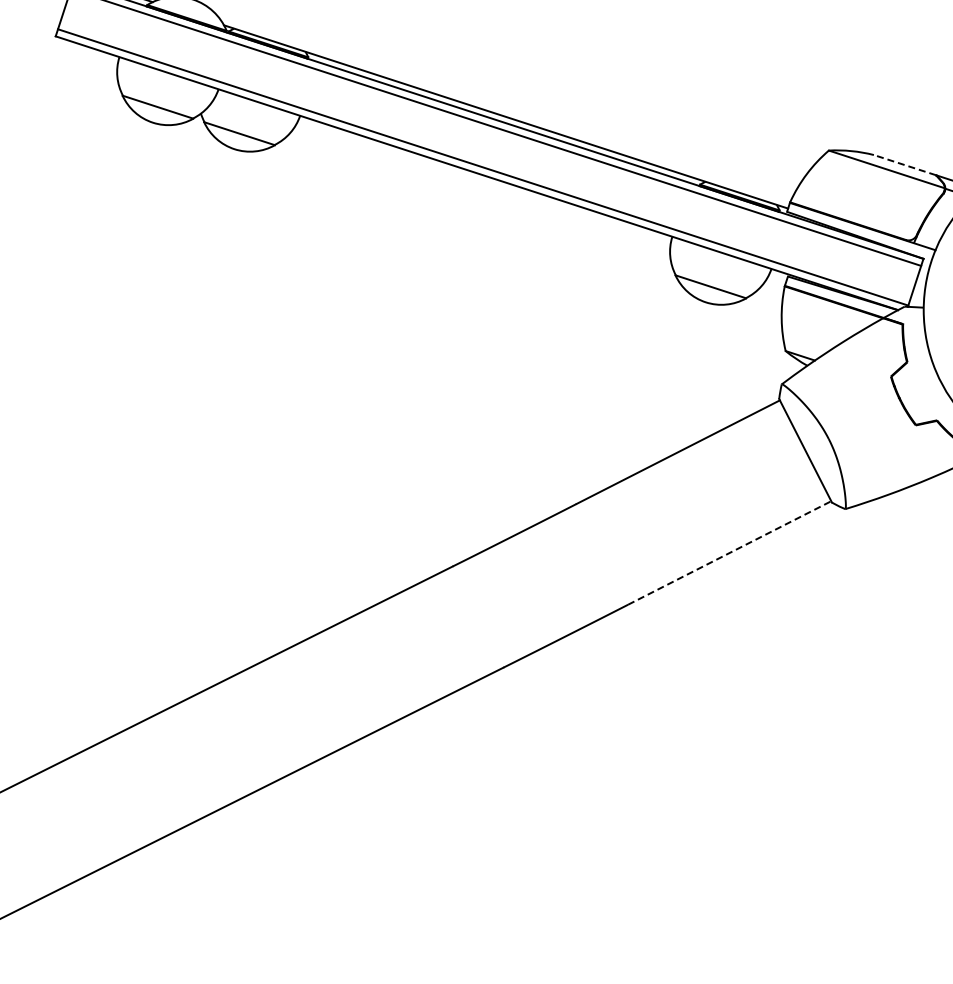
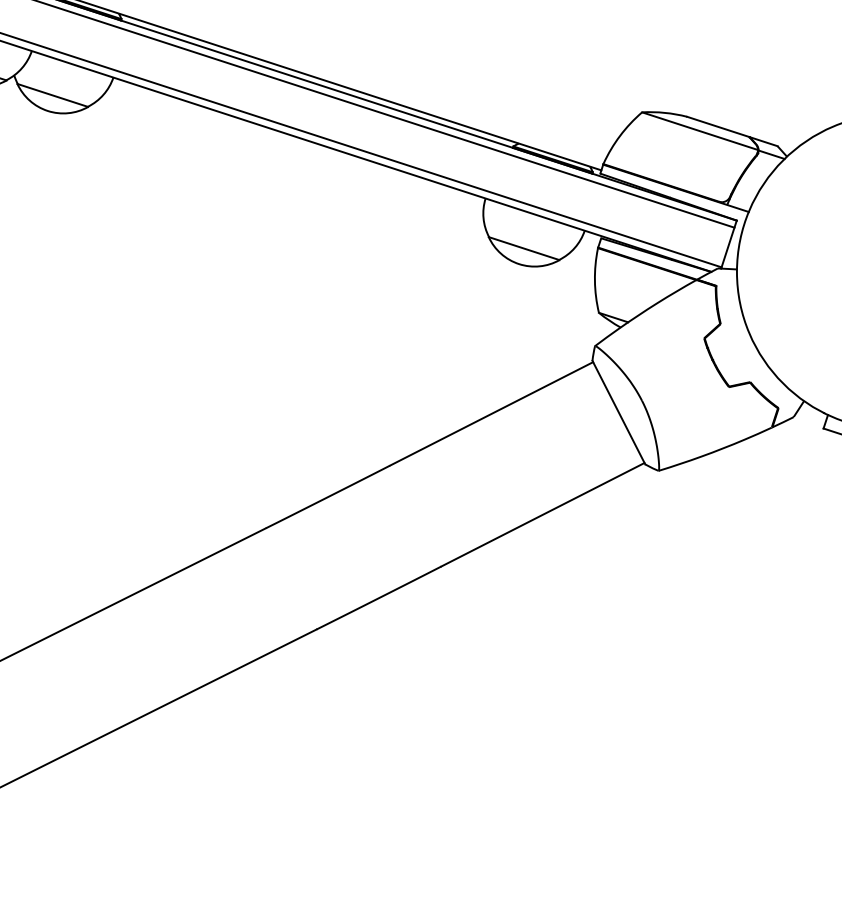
line: (904, 165) -> (717, 127), dashed -> solid
line: (729, 552) -> (542, 514), dashed -> solid

